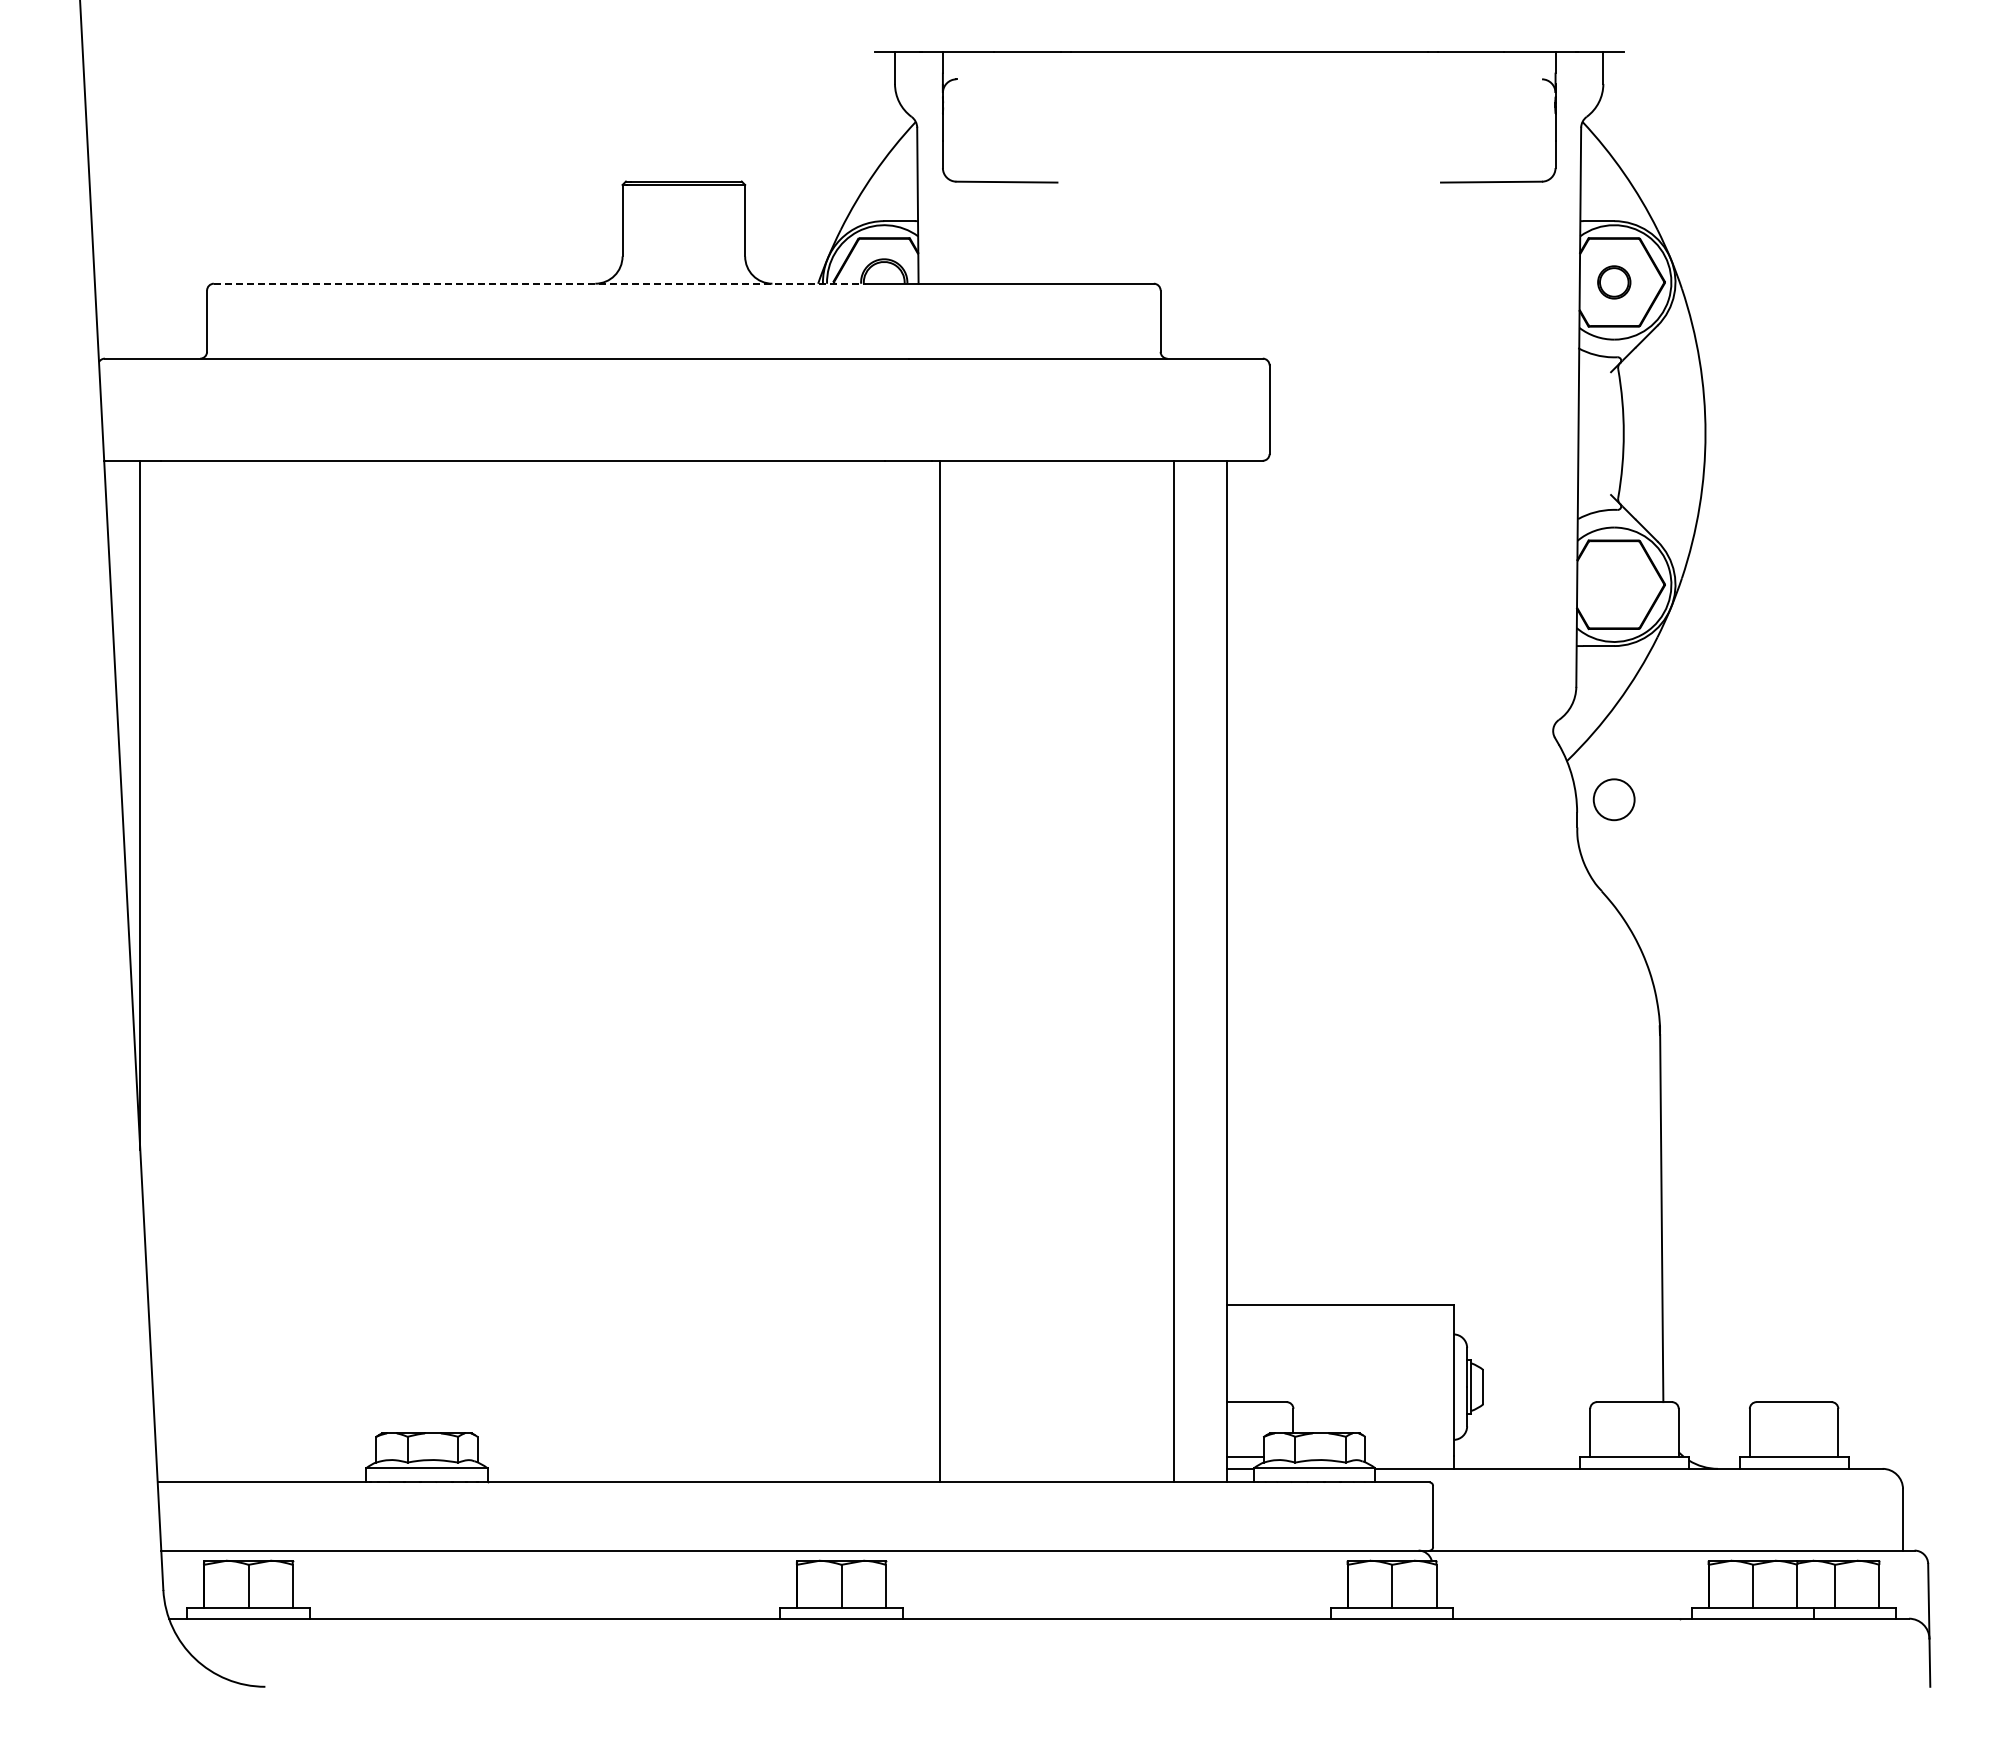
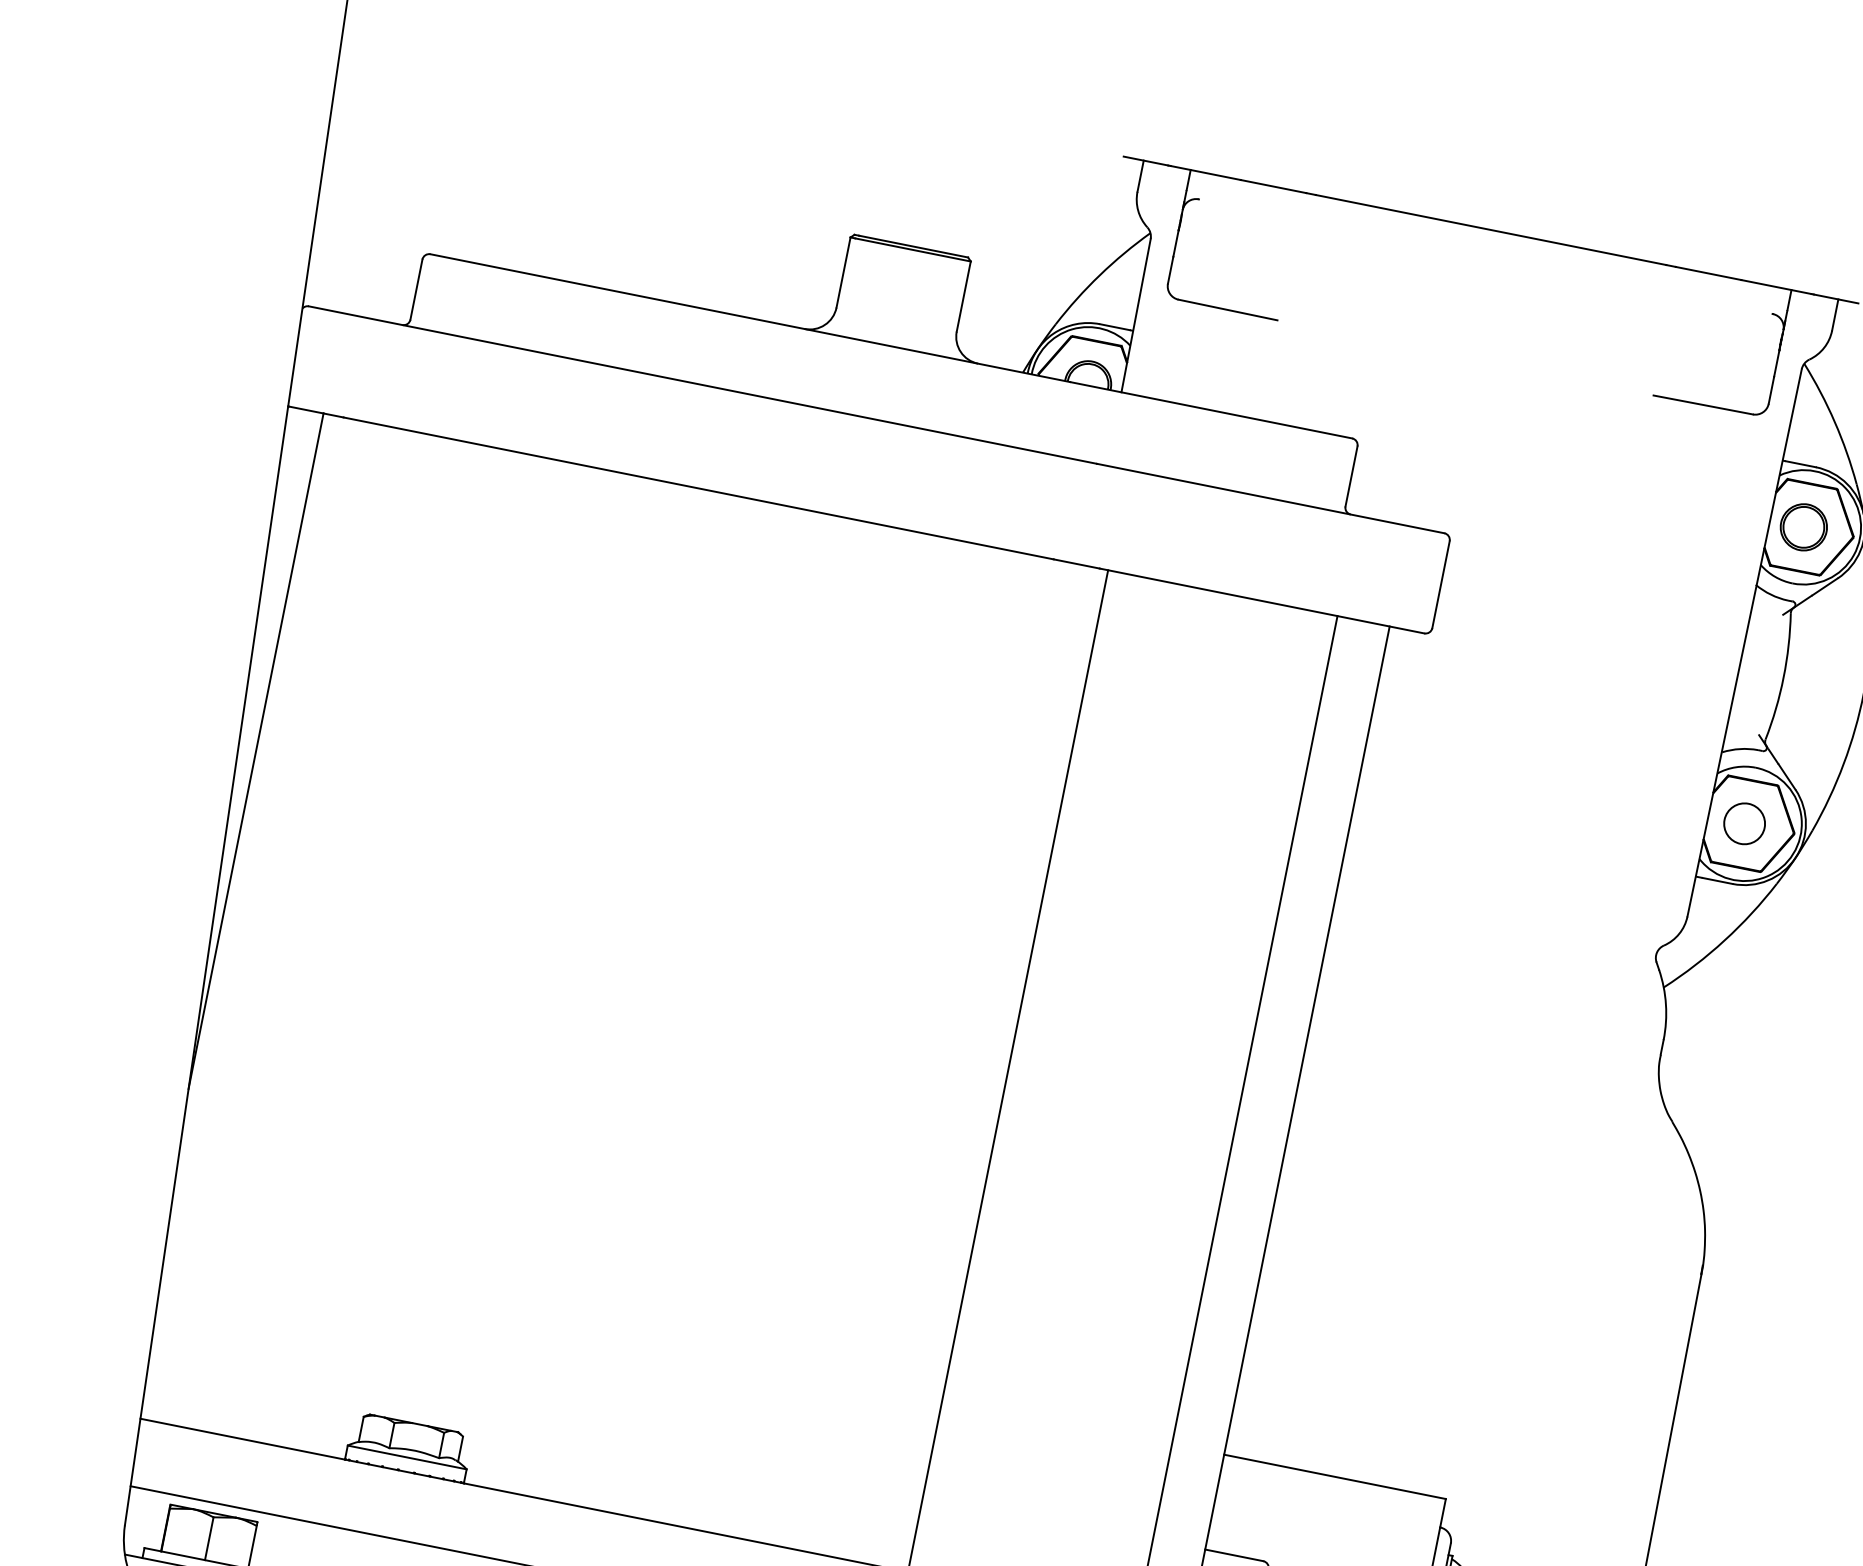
part: (1614, 282) -> (1804, 527), size x1.43
line: (540, 283) -> (750, 318), dashed -> solid
circle: (1613, 799) -> (1743, 823), moved

